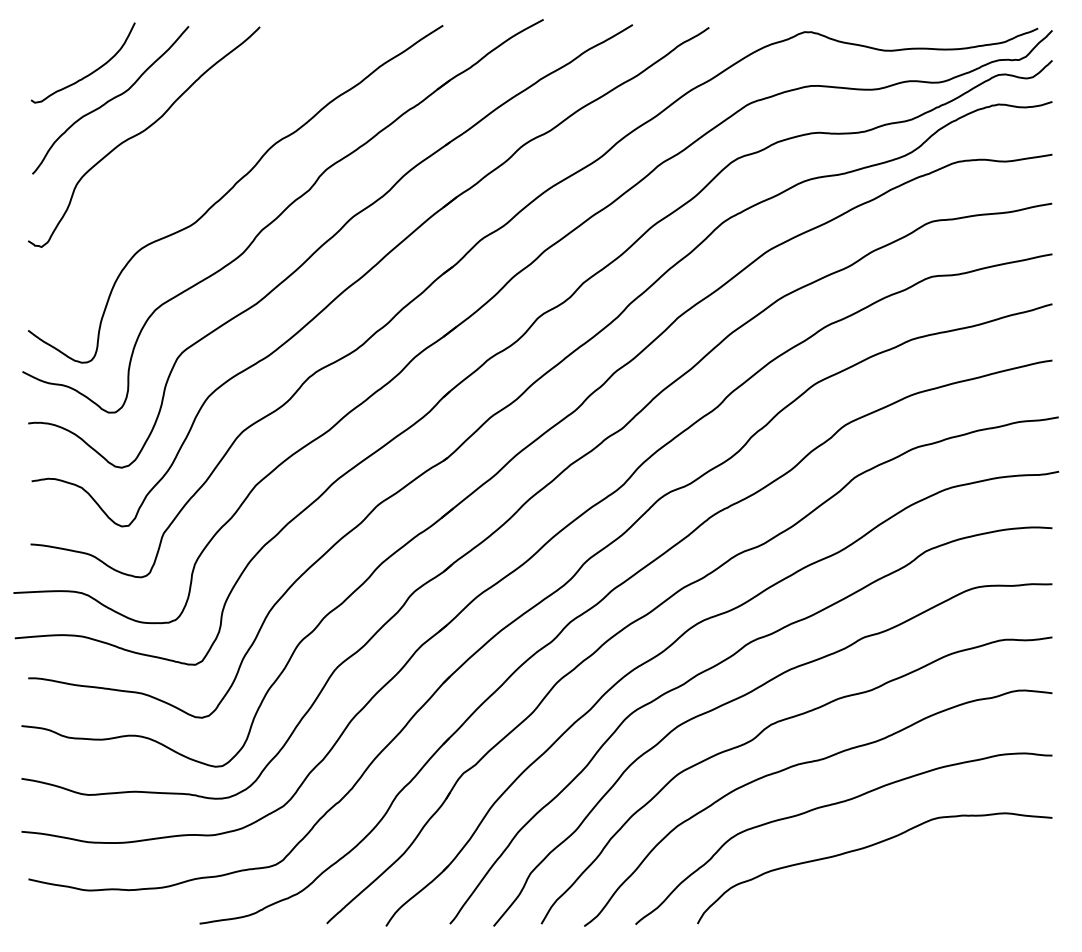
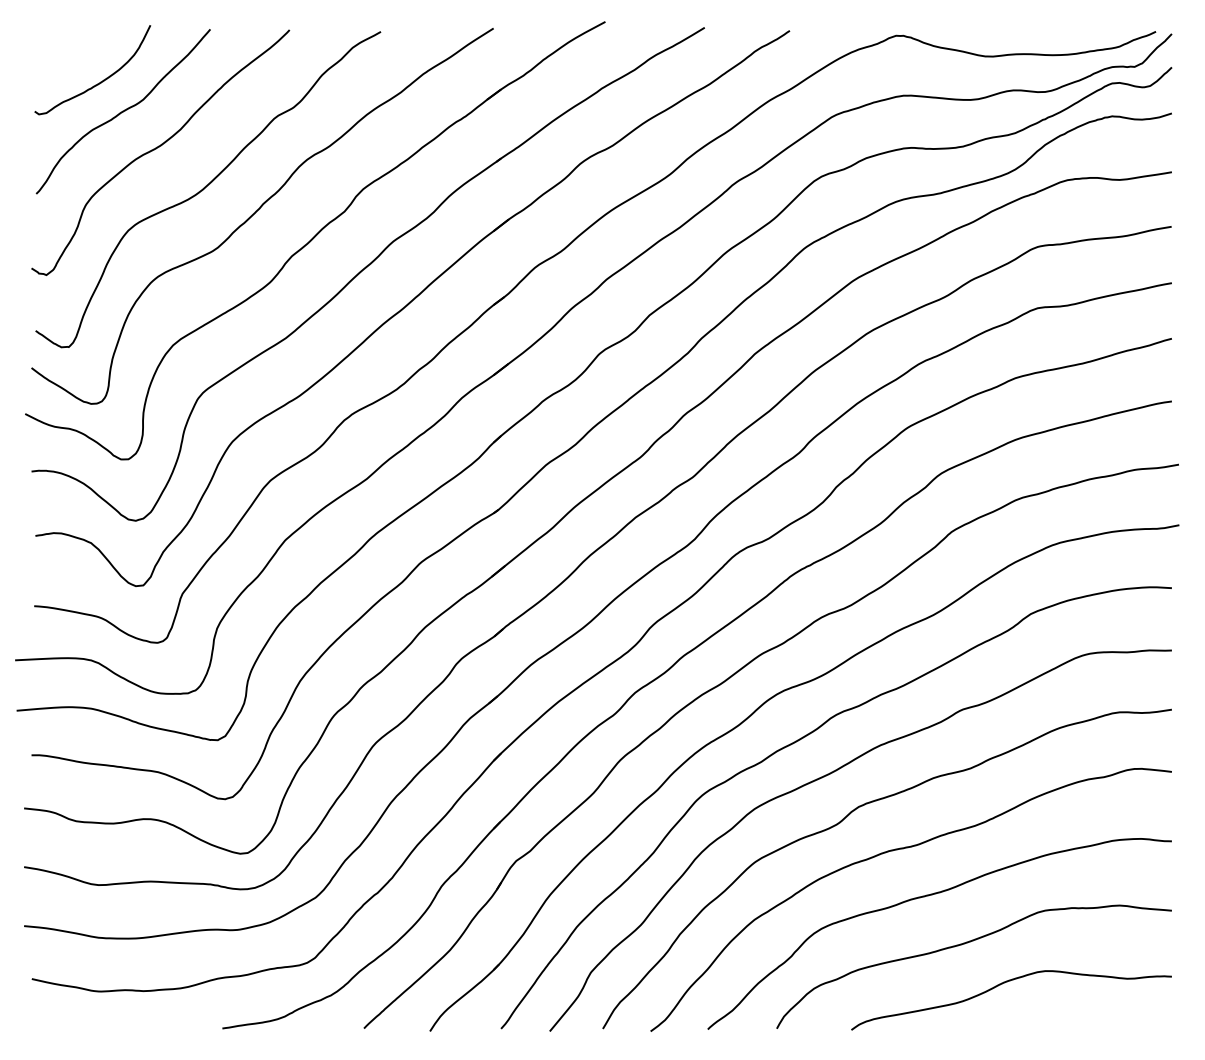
curve: (185, 168) -> (206, 187), added
curve: (902, 883) -> (1004, 983), added

